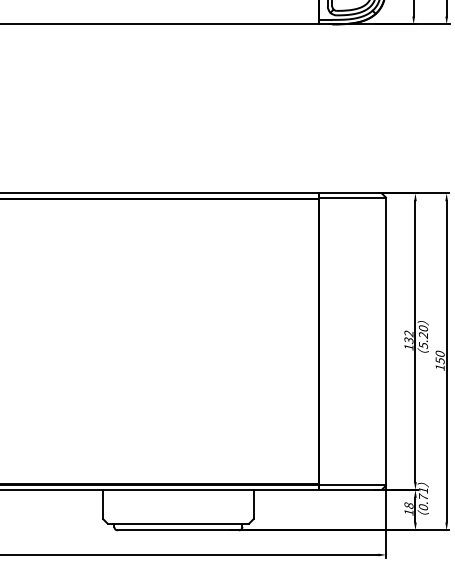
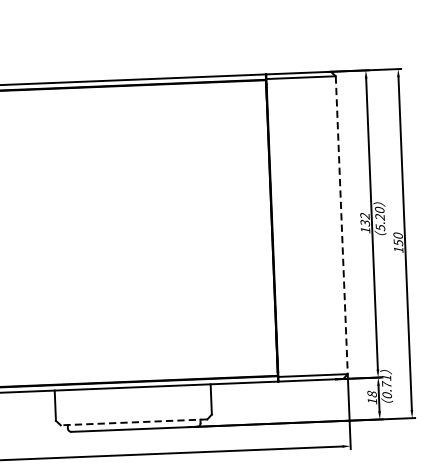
line: (386, 341) -> (342, 225), solid -> dashed
line: (178, 523) -> (134, 422), solid -> dashed

